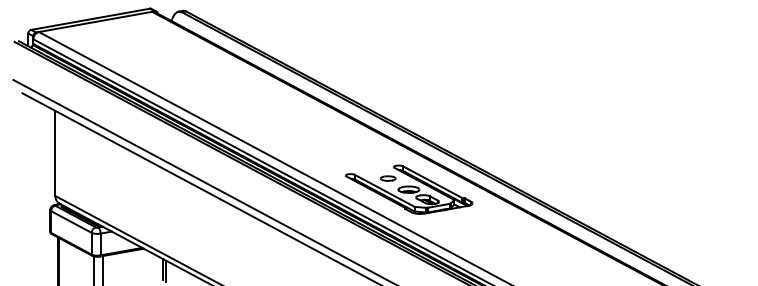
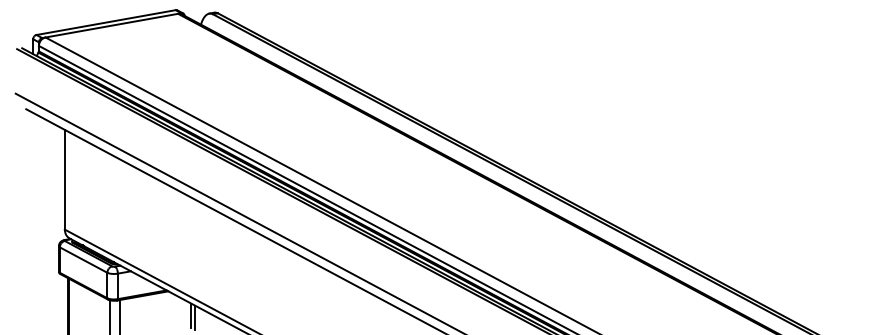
part: (409, 189) -> (479, 221), removed

